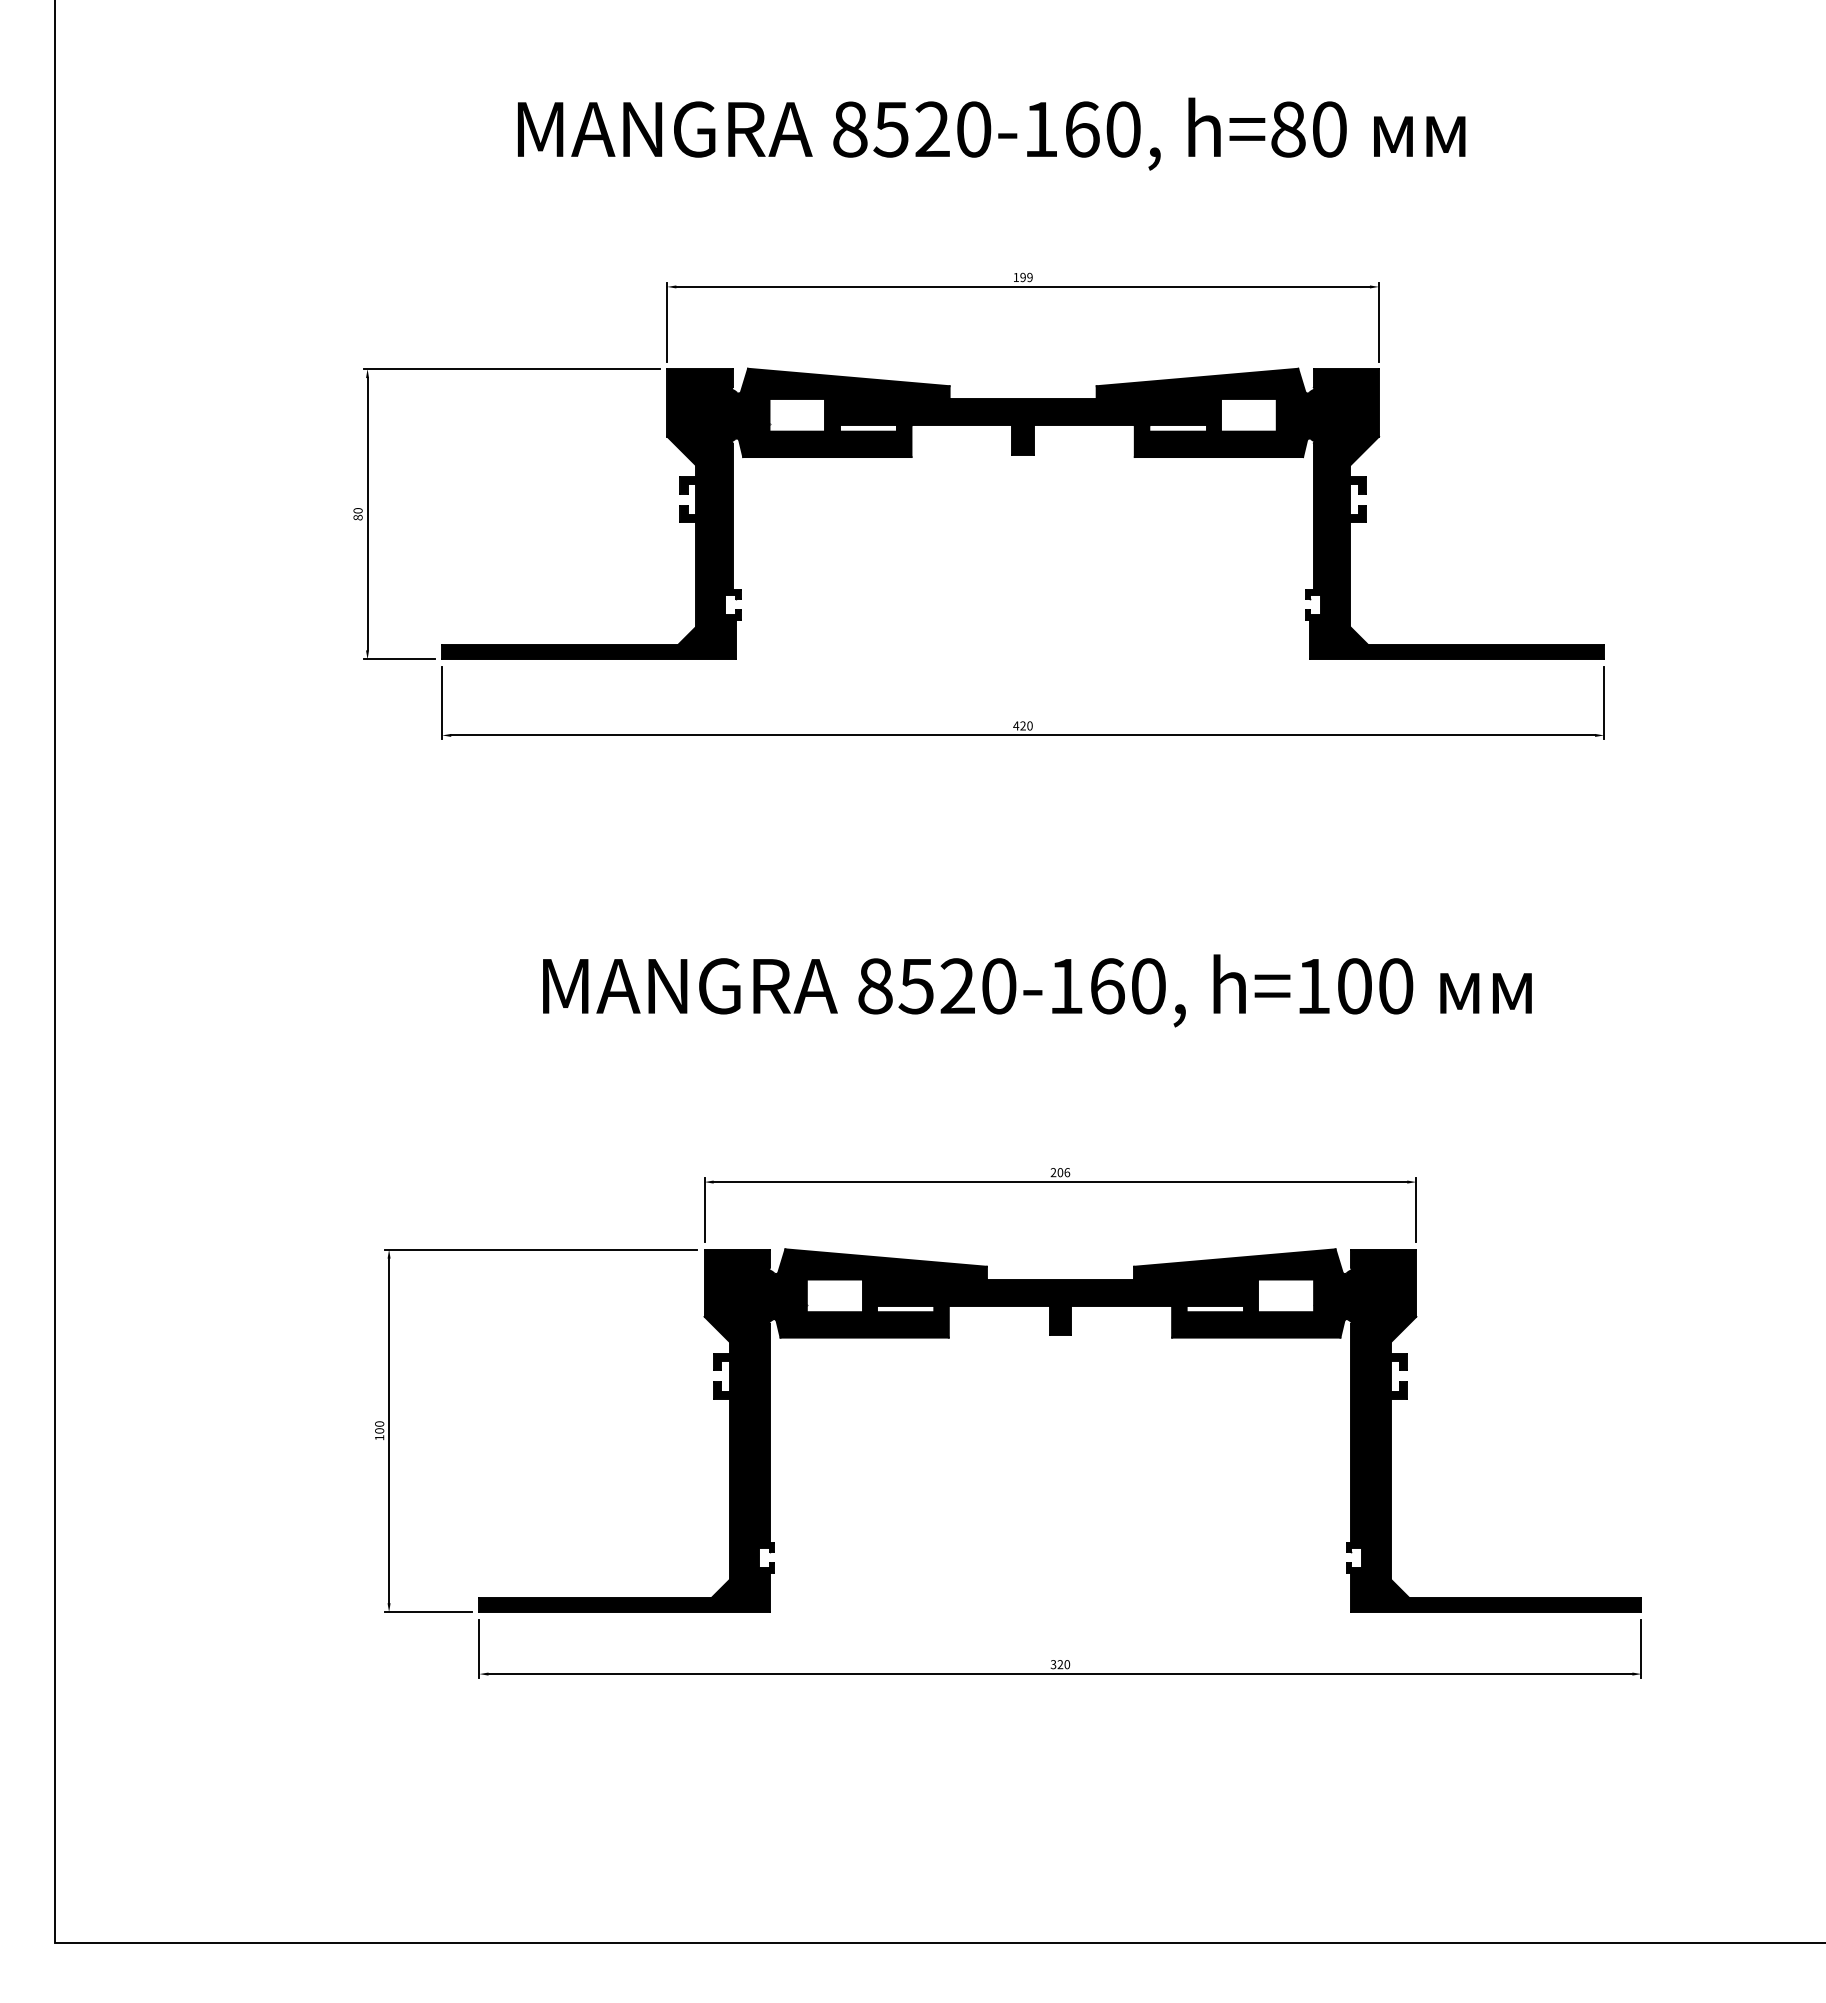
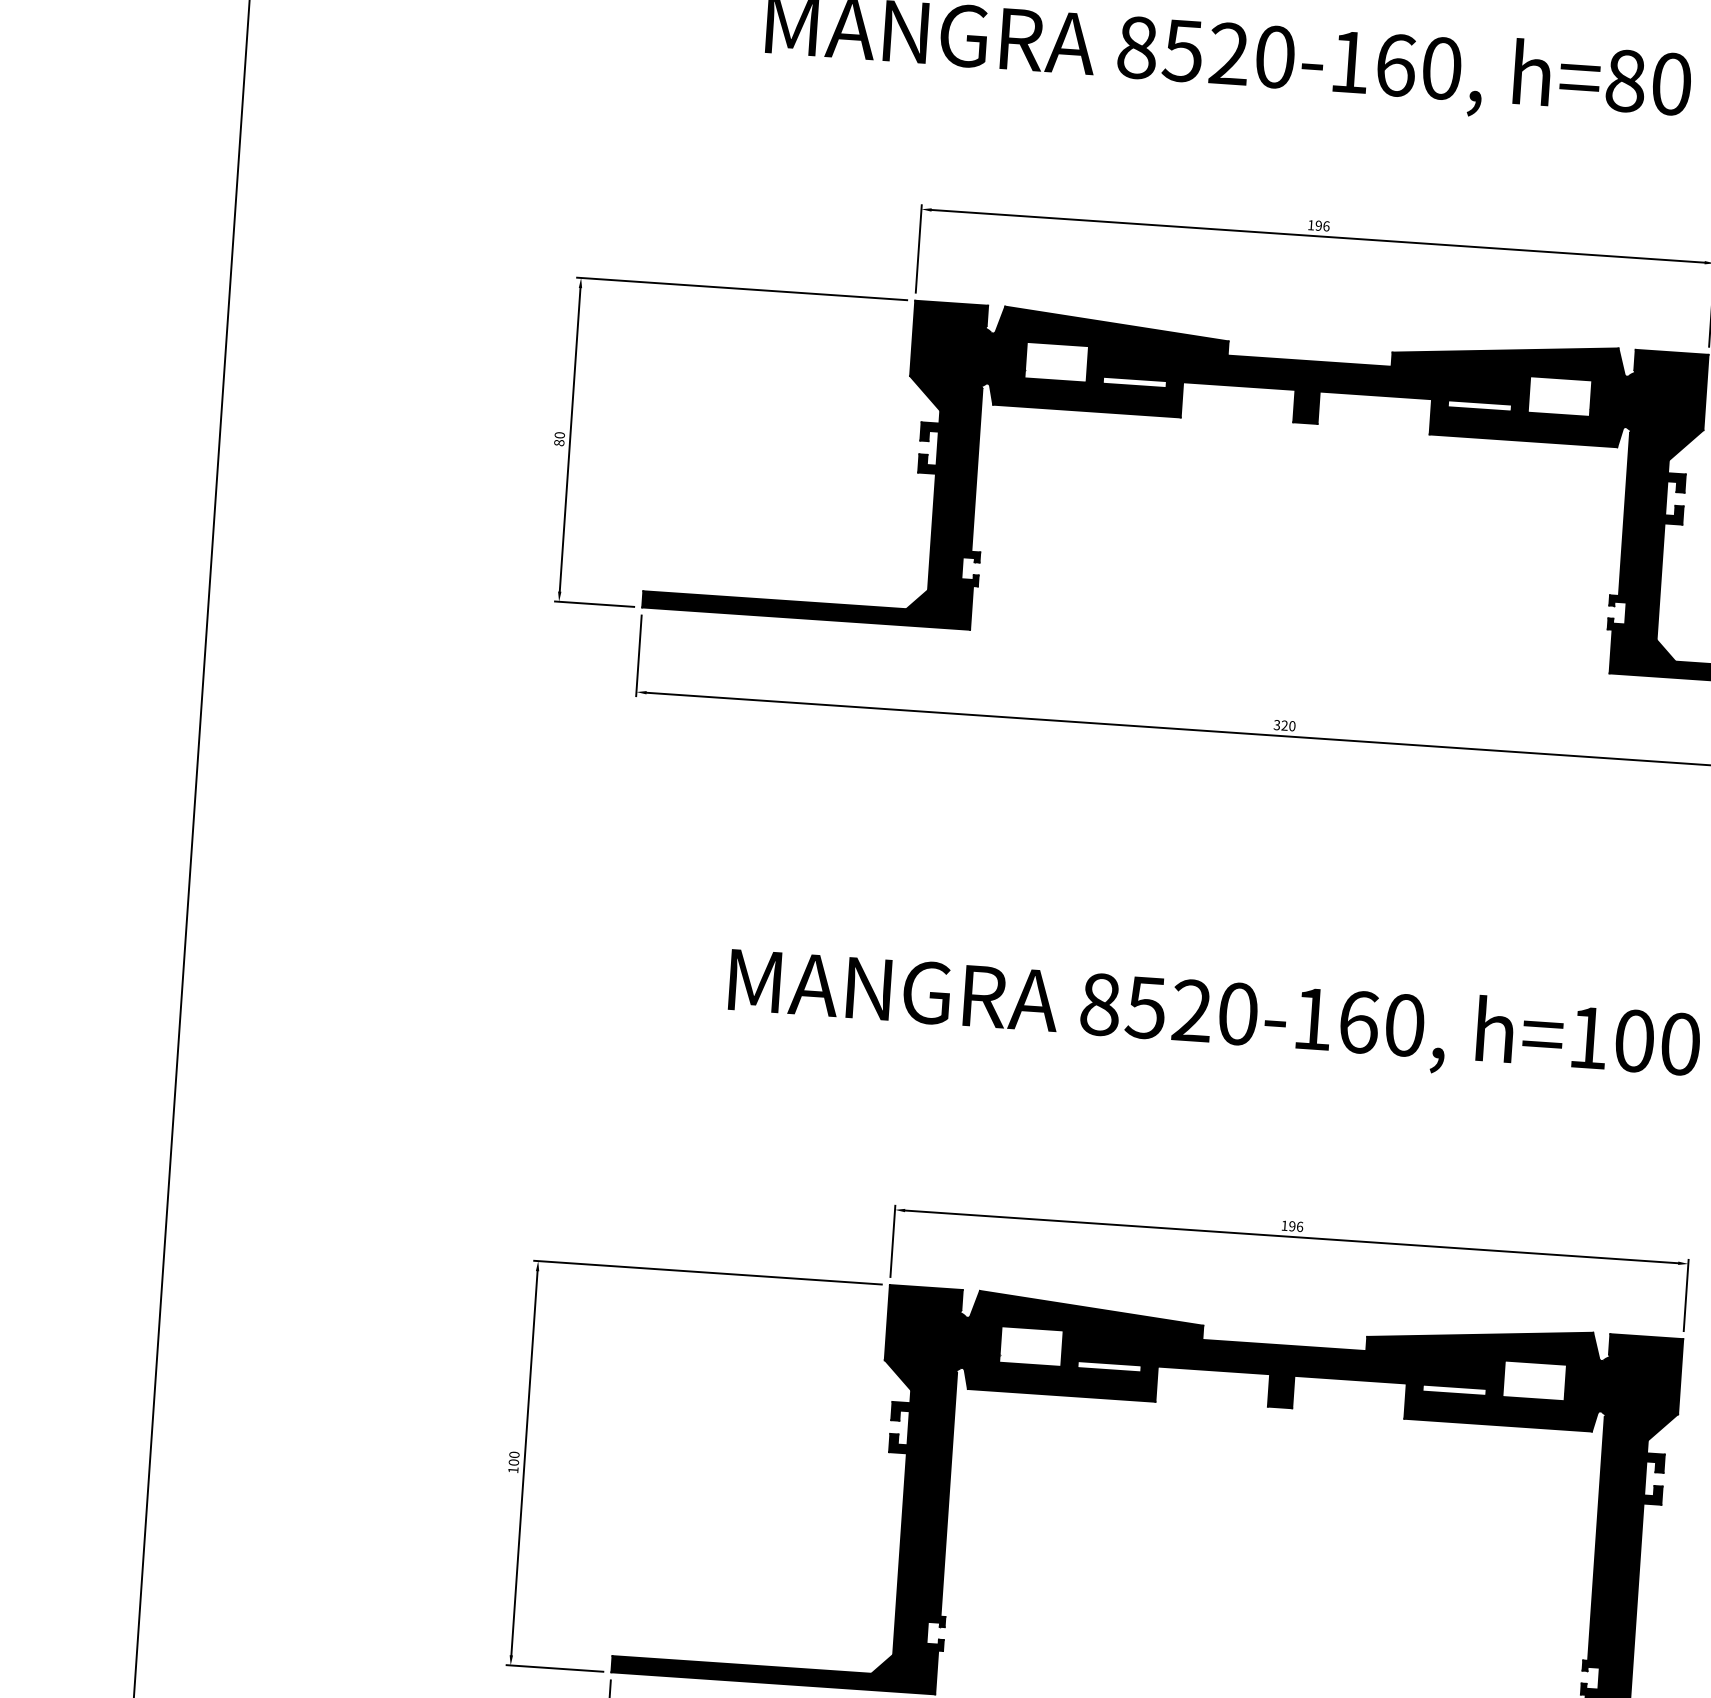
text: (1029, 277) -> (1325, 226), 199 -> 196
text: (1016, 725) -> (1277, 724), 420 -> 320
text: (1056, 1172) -> (1288, 1225), 206 -> 196

